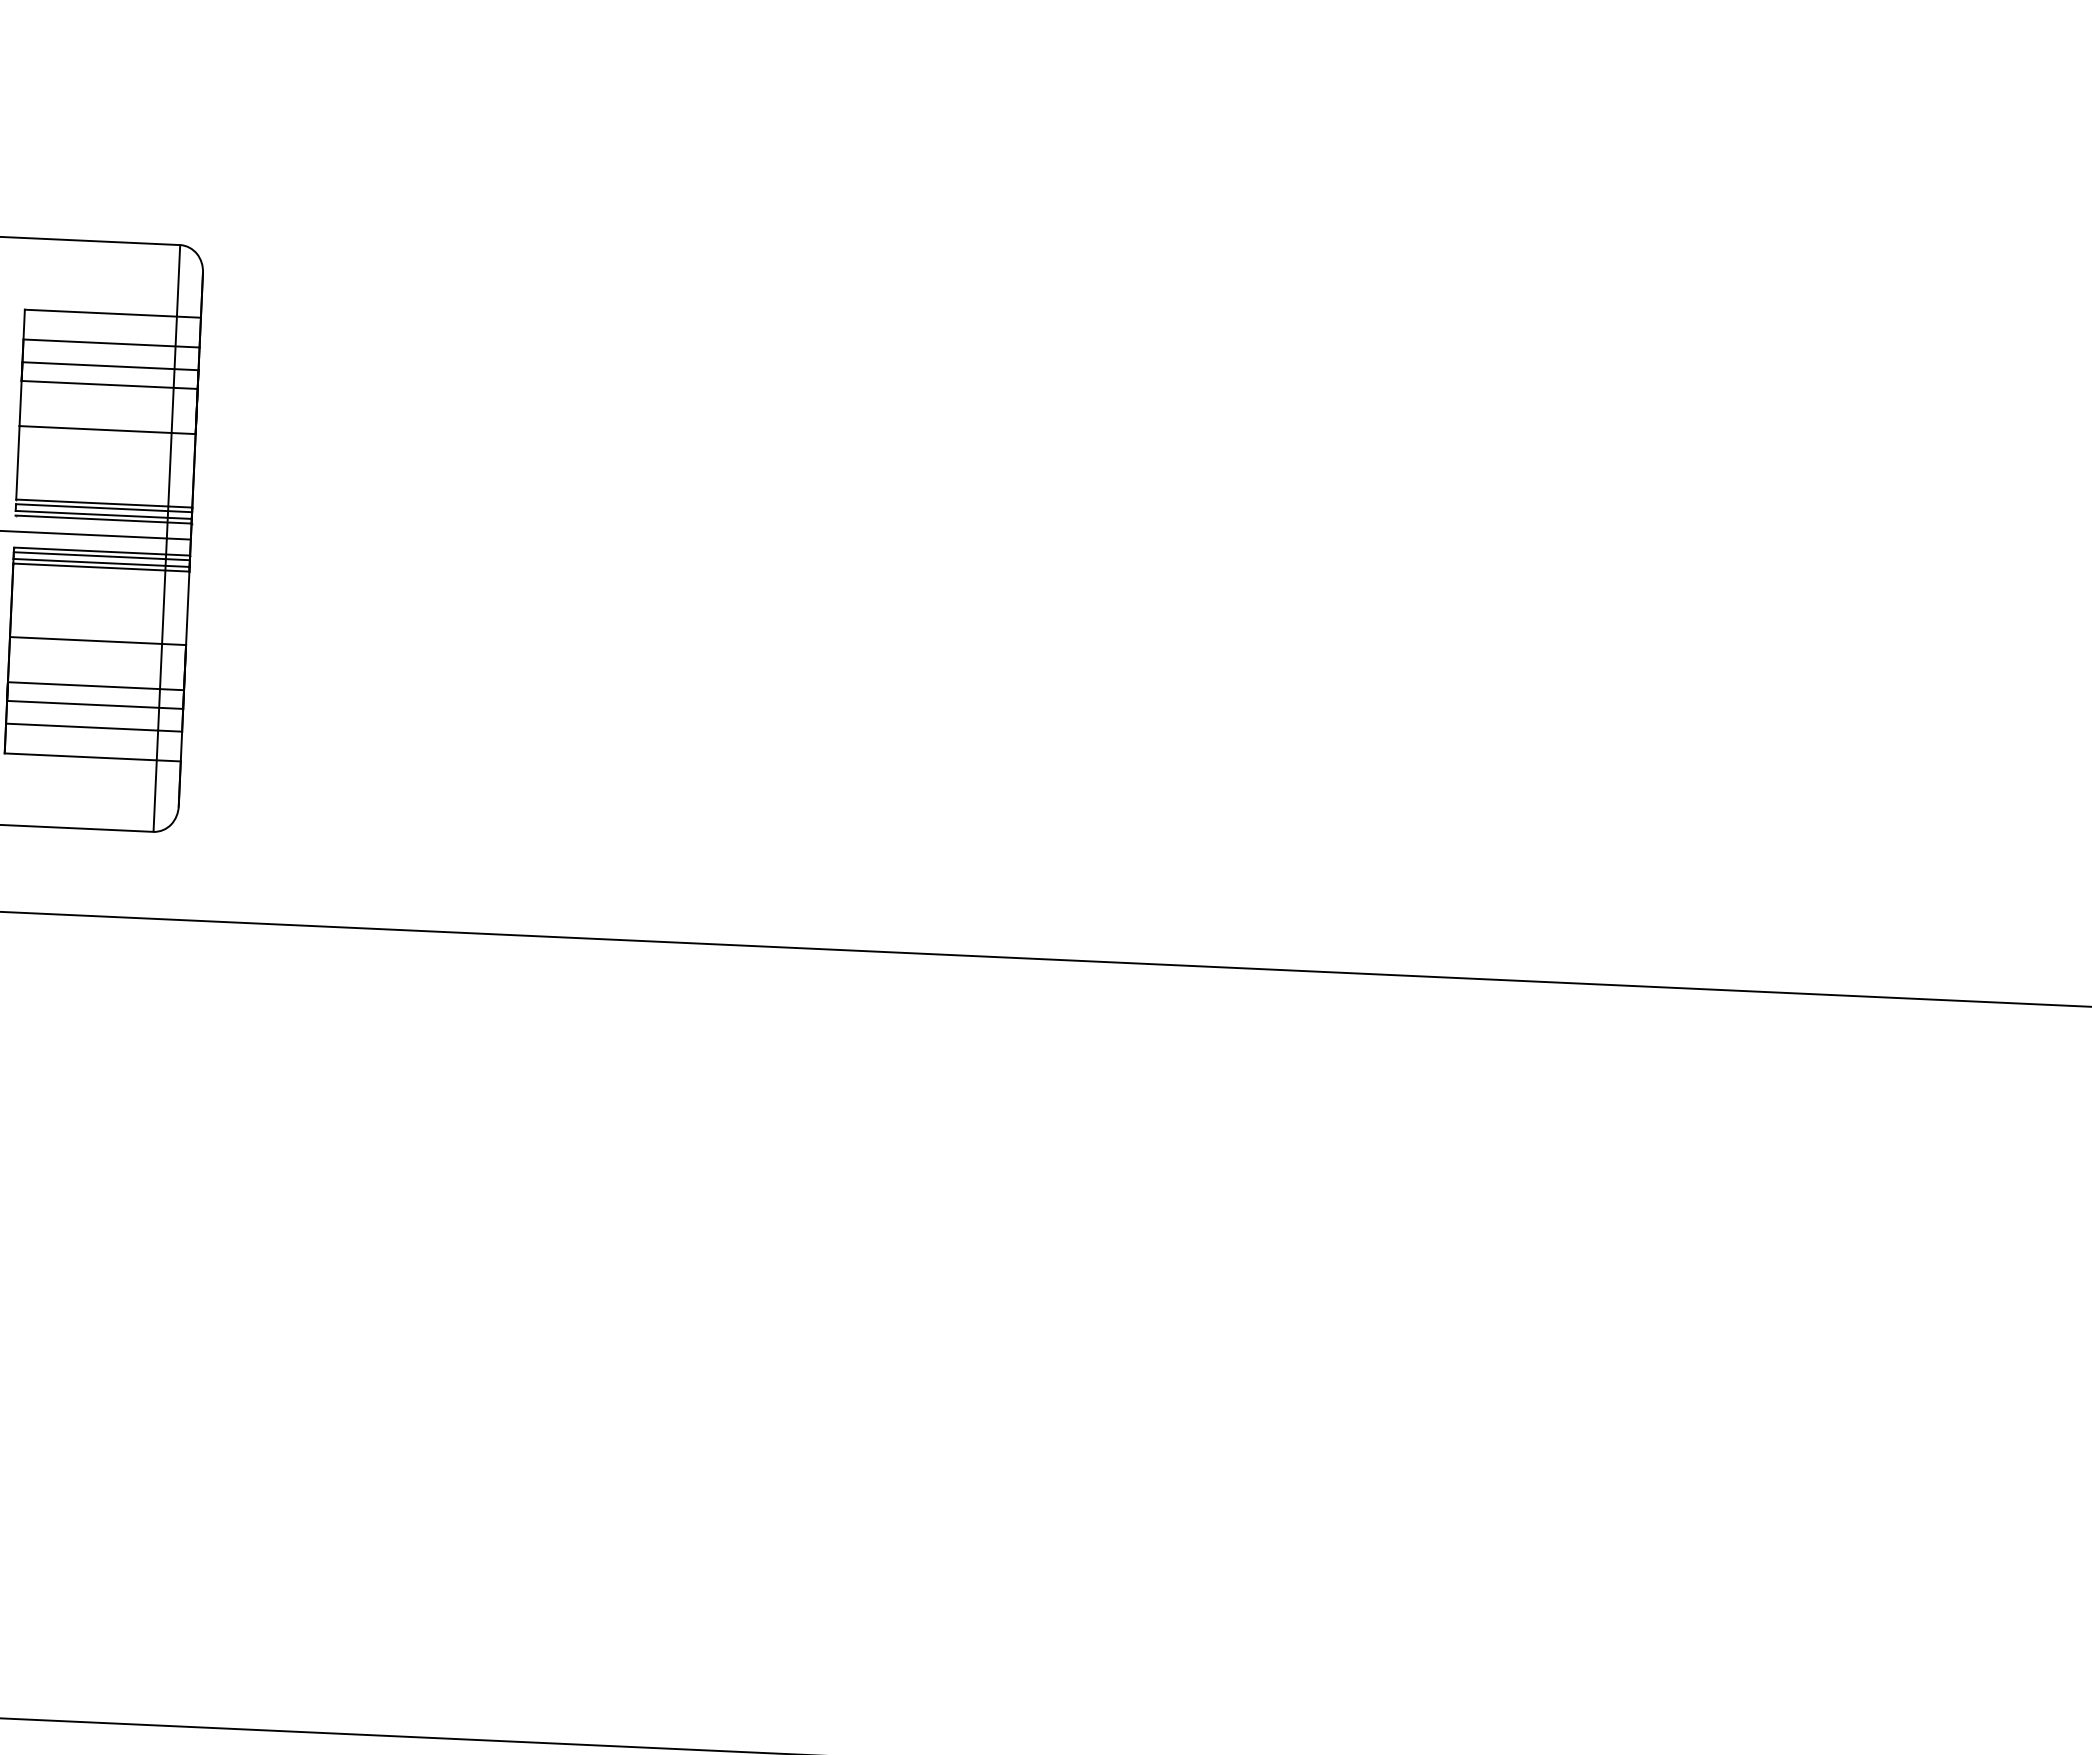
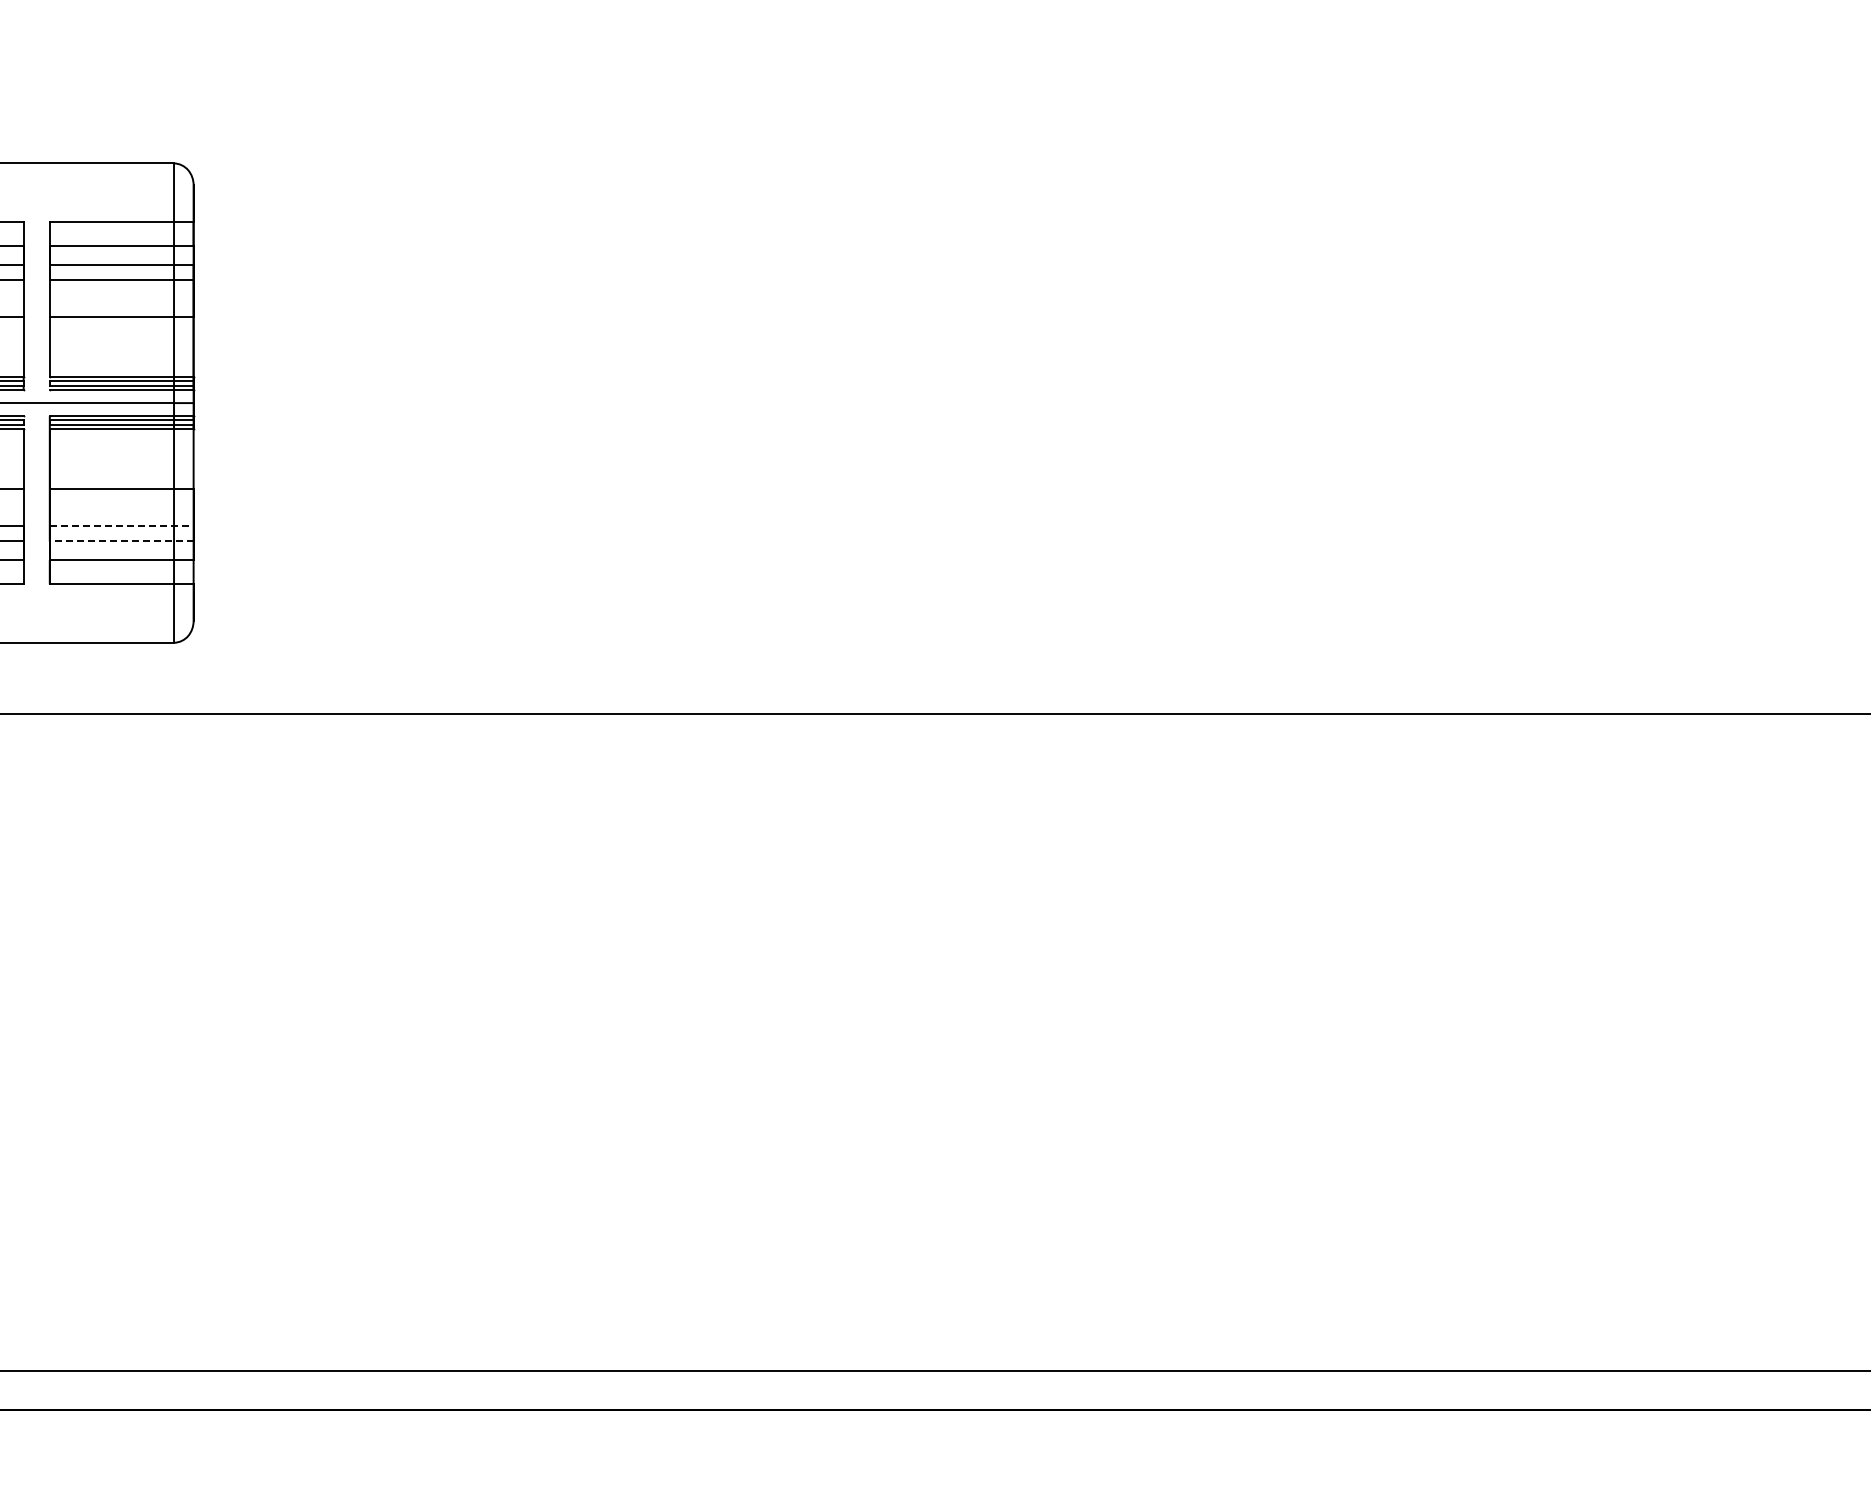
line: (95, 686) -> (121, 526), solid -> dashed
line: (94, 704) -> (121, 541), solid -> dashed

